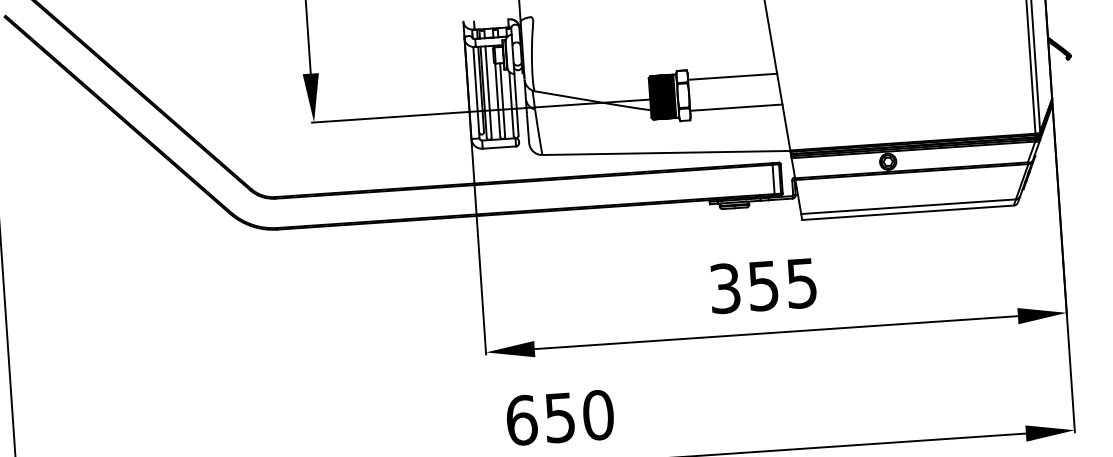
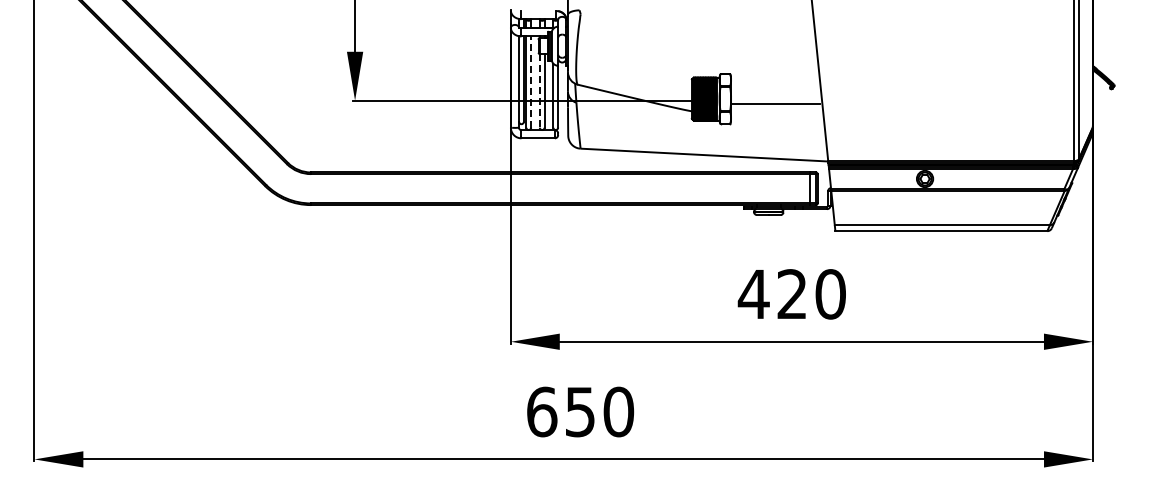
line: (732, 76) -> (775, 103), moved
line: (488, 92) -> (531, 82), solid -> dashed
line: (497, 99) -> (539, 90), solid -> dashed
line: (736, 107) -> (777, 114), removed
text: (762, 286) -> (791, 294), 355 -> 420

